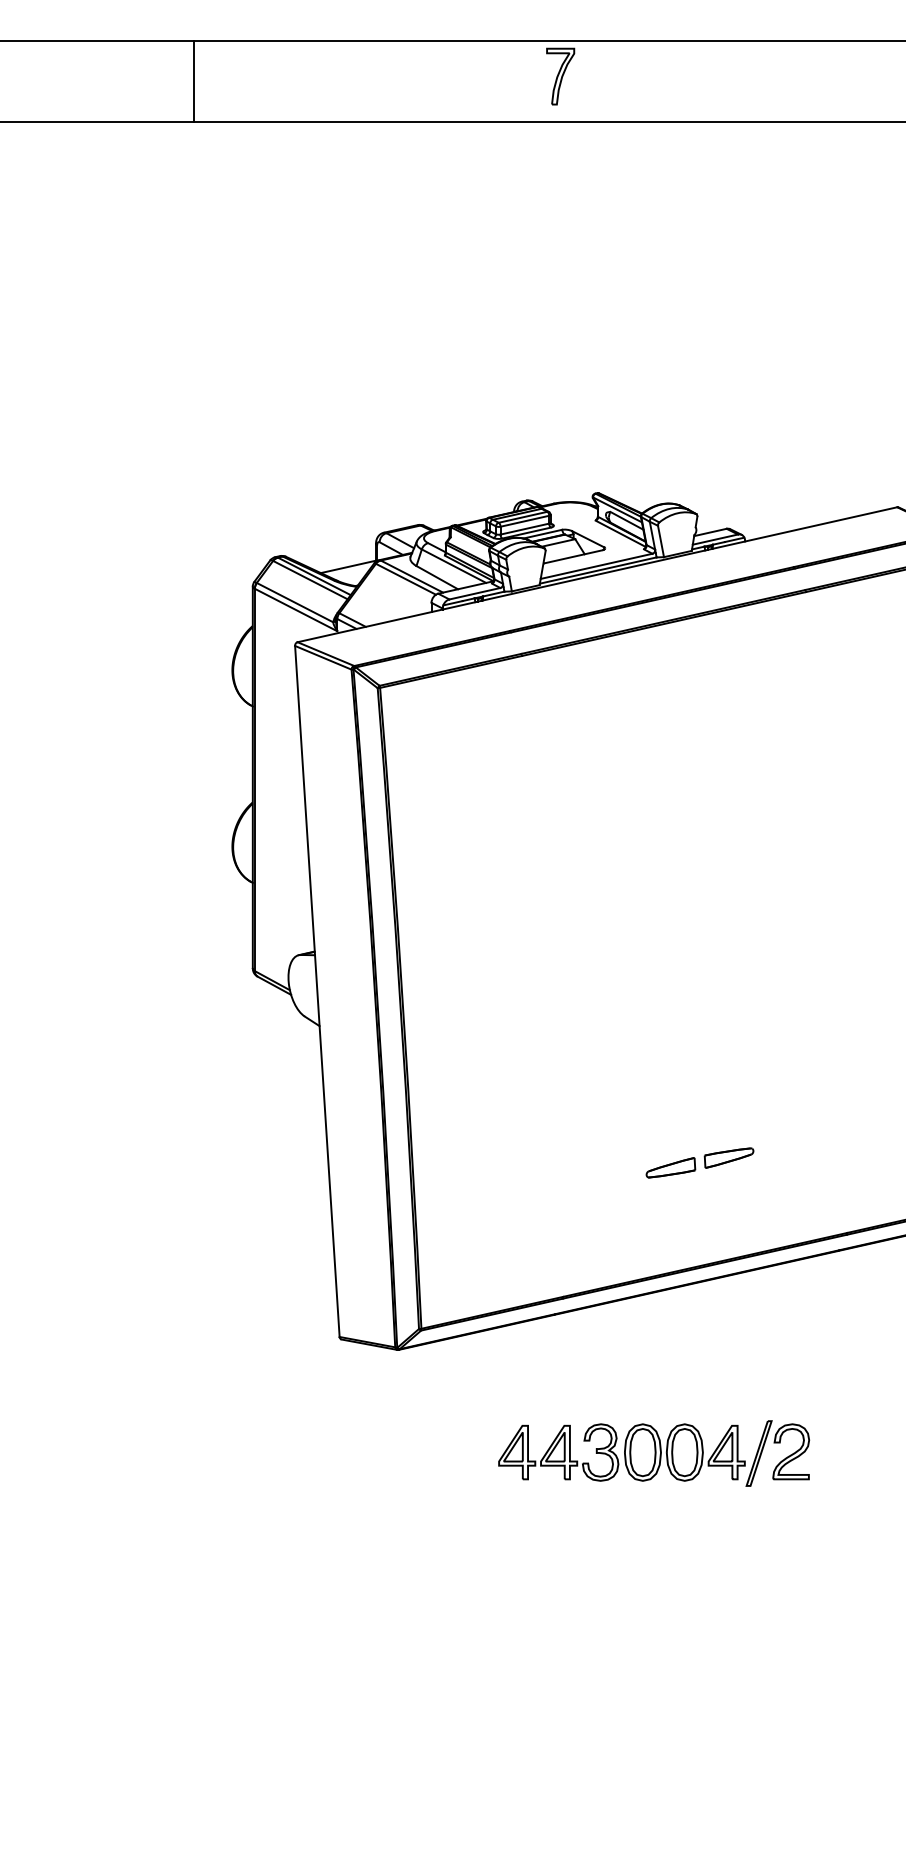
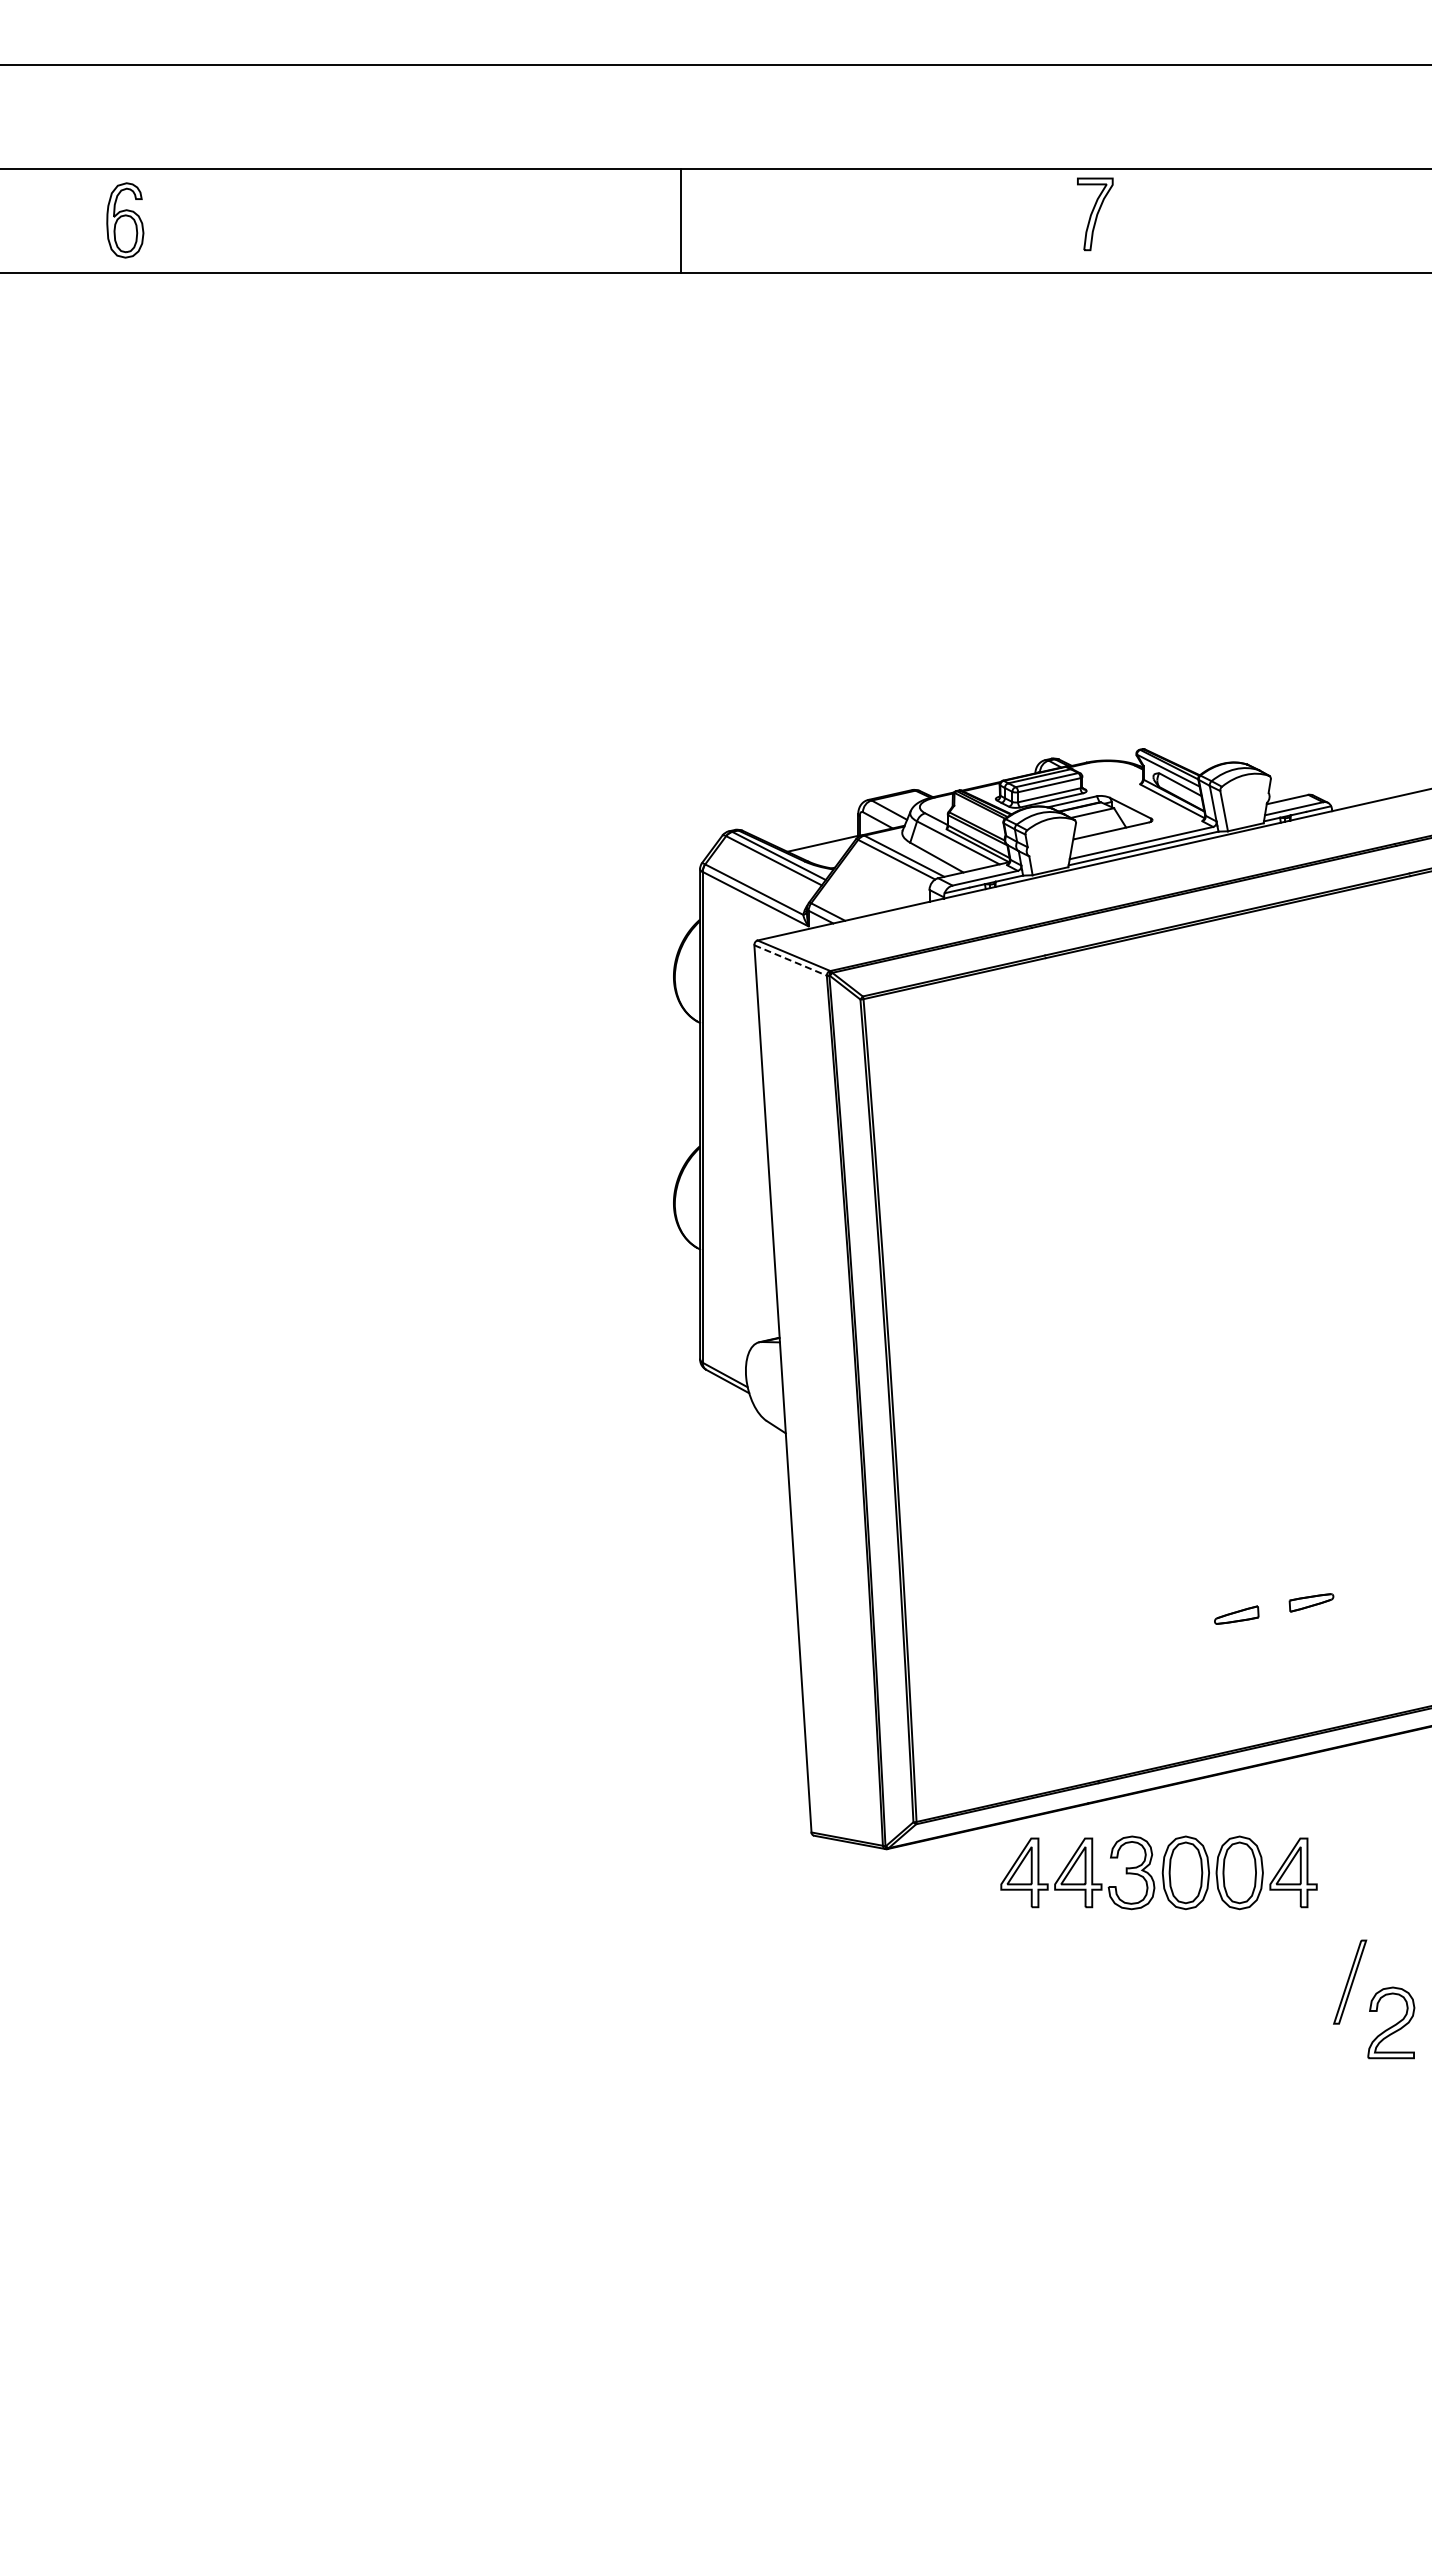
line: (193, 81) -> (680, 220), moved
line: (324, 657) -> (791, 960), solid -> dashed
part: (729, 1157) -> (1311, 1602), size x0.7
part: (670, 1167) -> (1236, 1614), size x0.7
part: (791, 1451) -> (1391, 2022), moved
part: (621, 1452) -> (1158, 1872), moved

